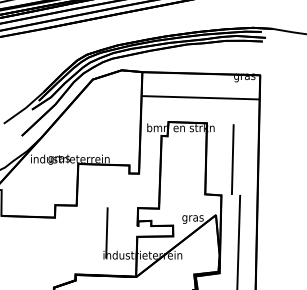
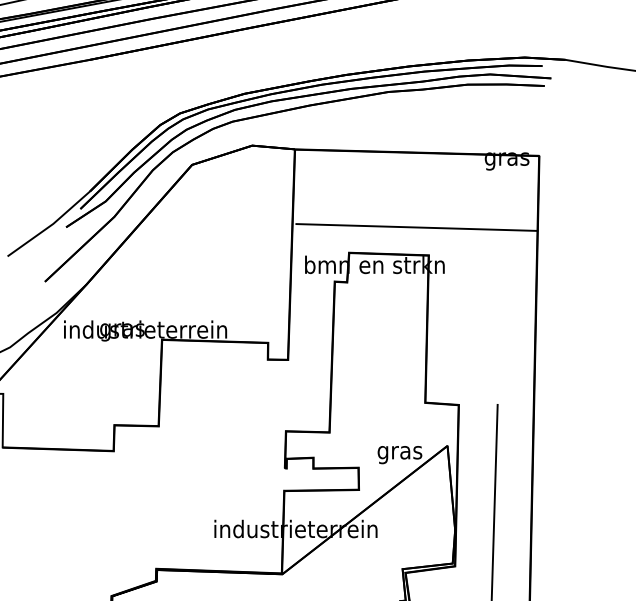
line: (201, 97) -> (417, 226), moved
line: (232, 159) -> (481, 330), removed
line: (106, 232) -> (220, 481), removed

